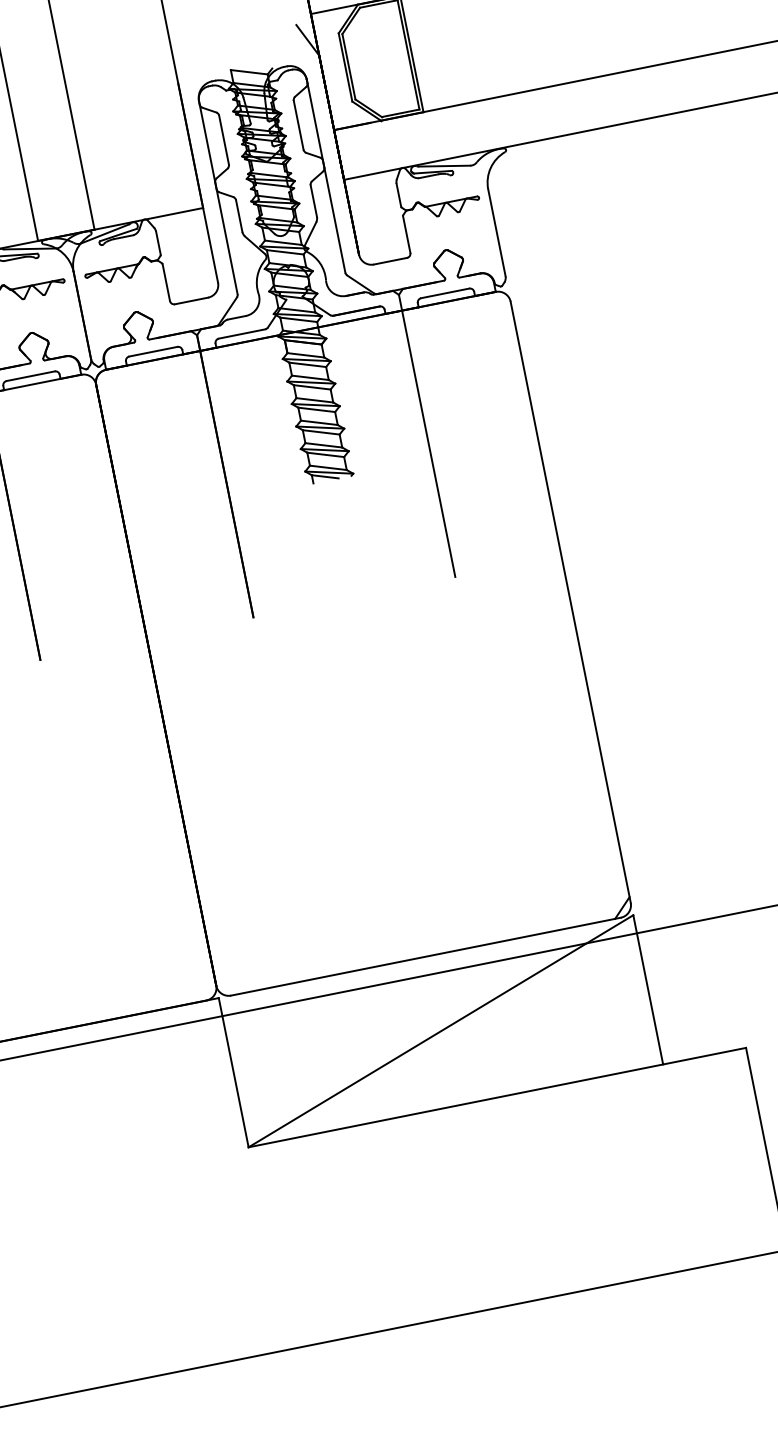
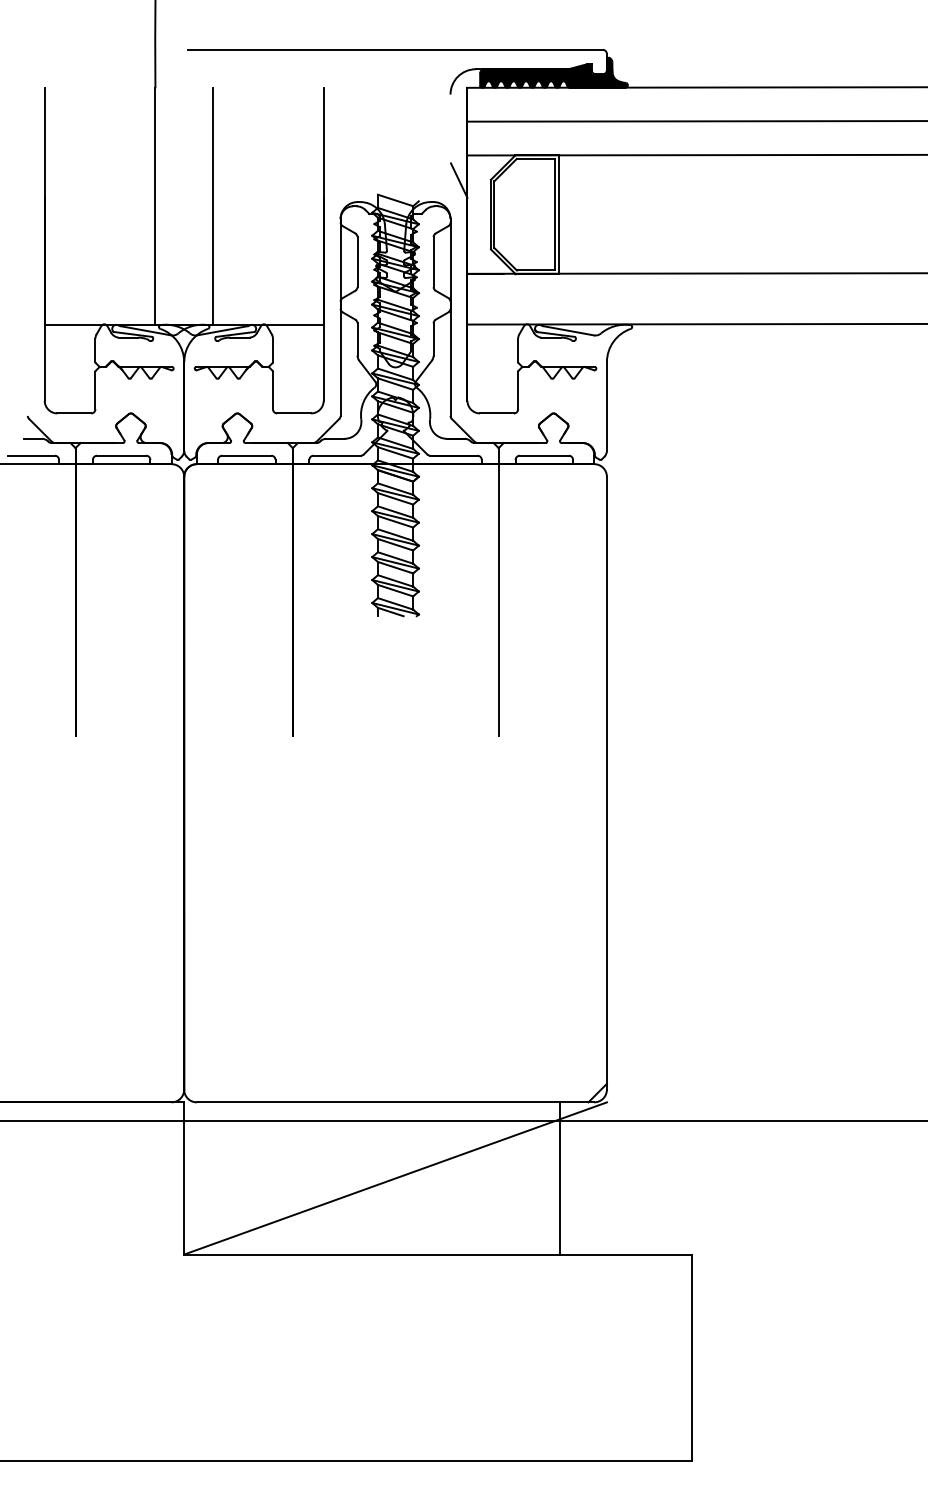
line: (647, 990) -> (559, 1178), moved

